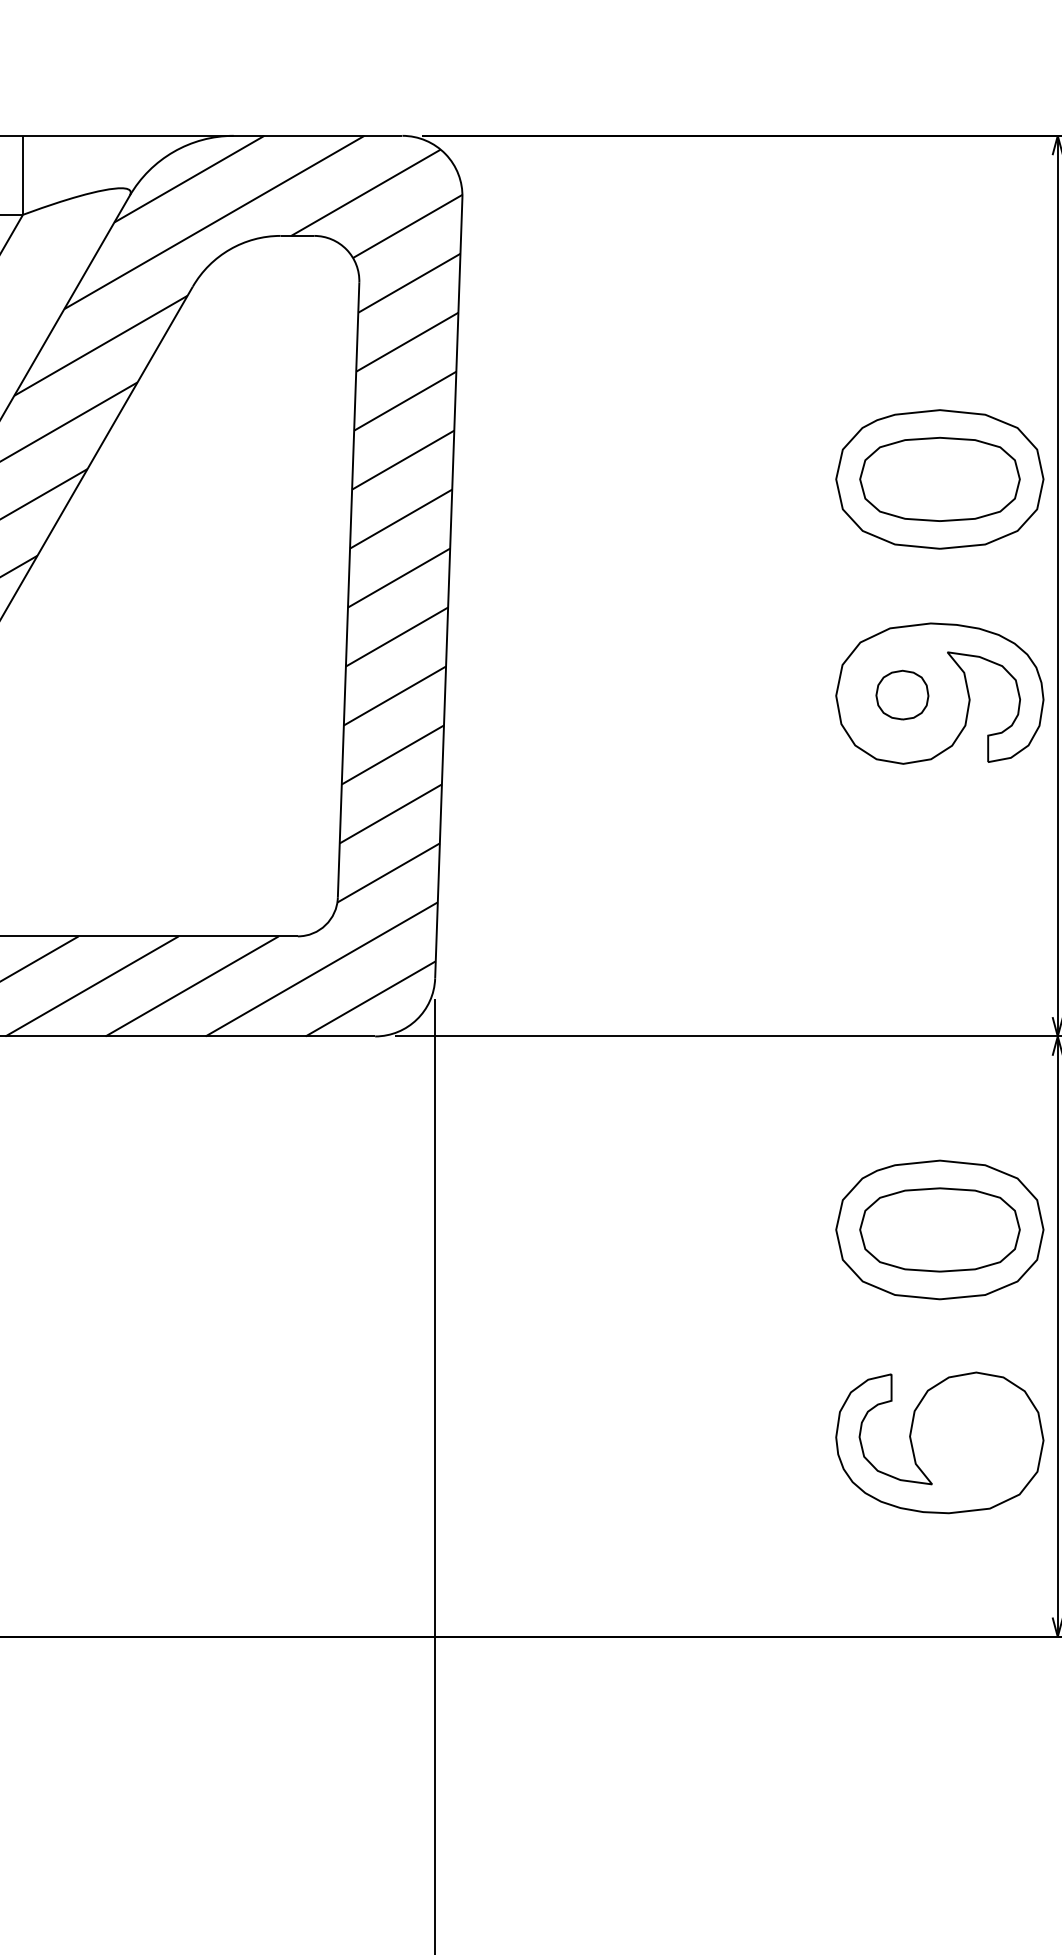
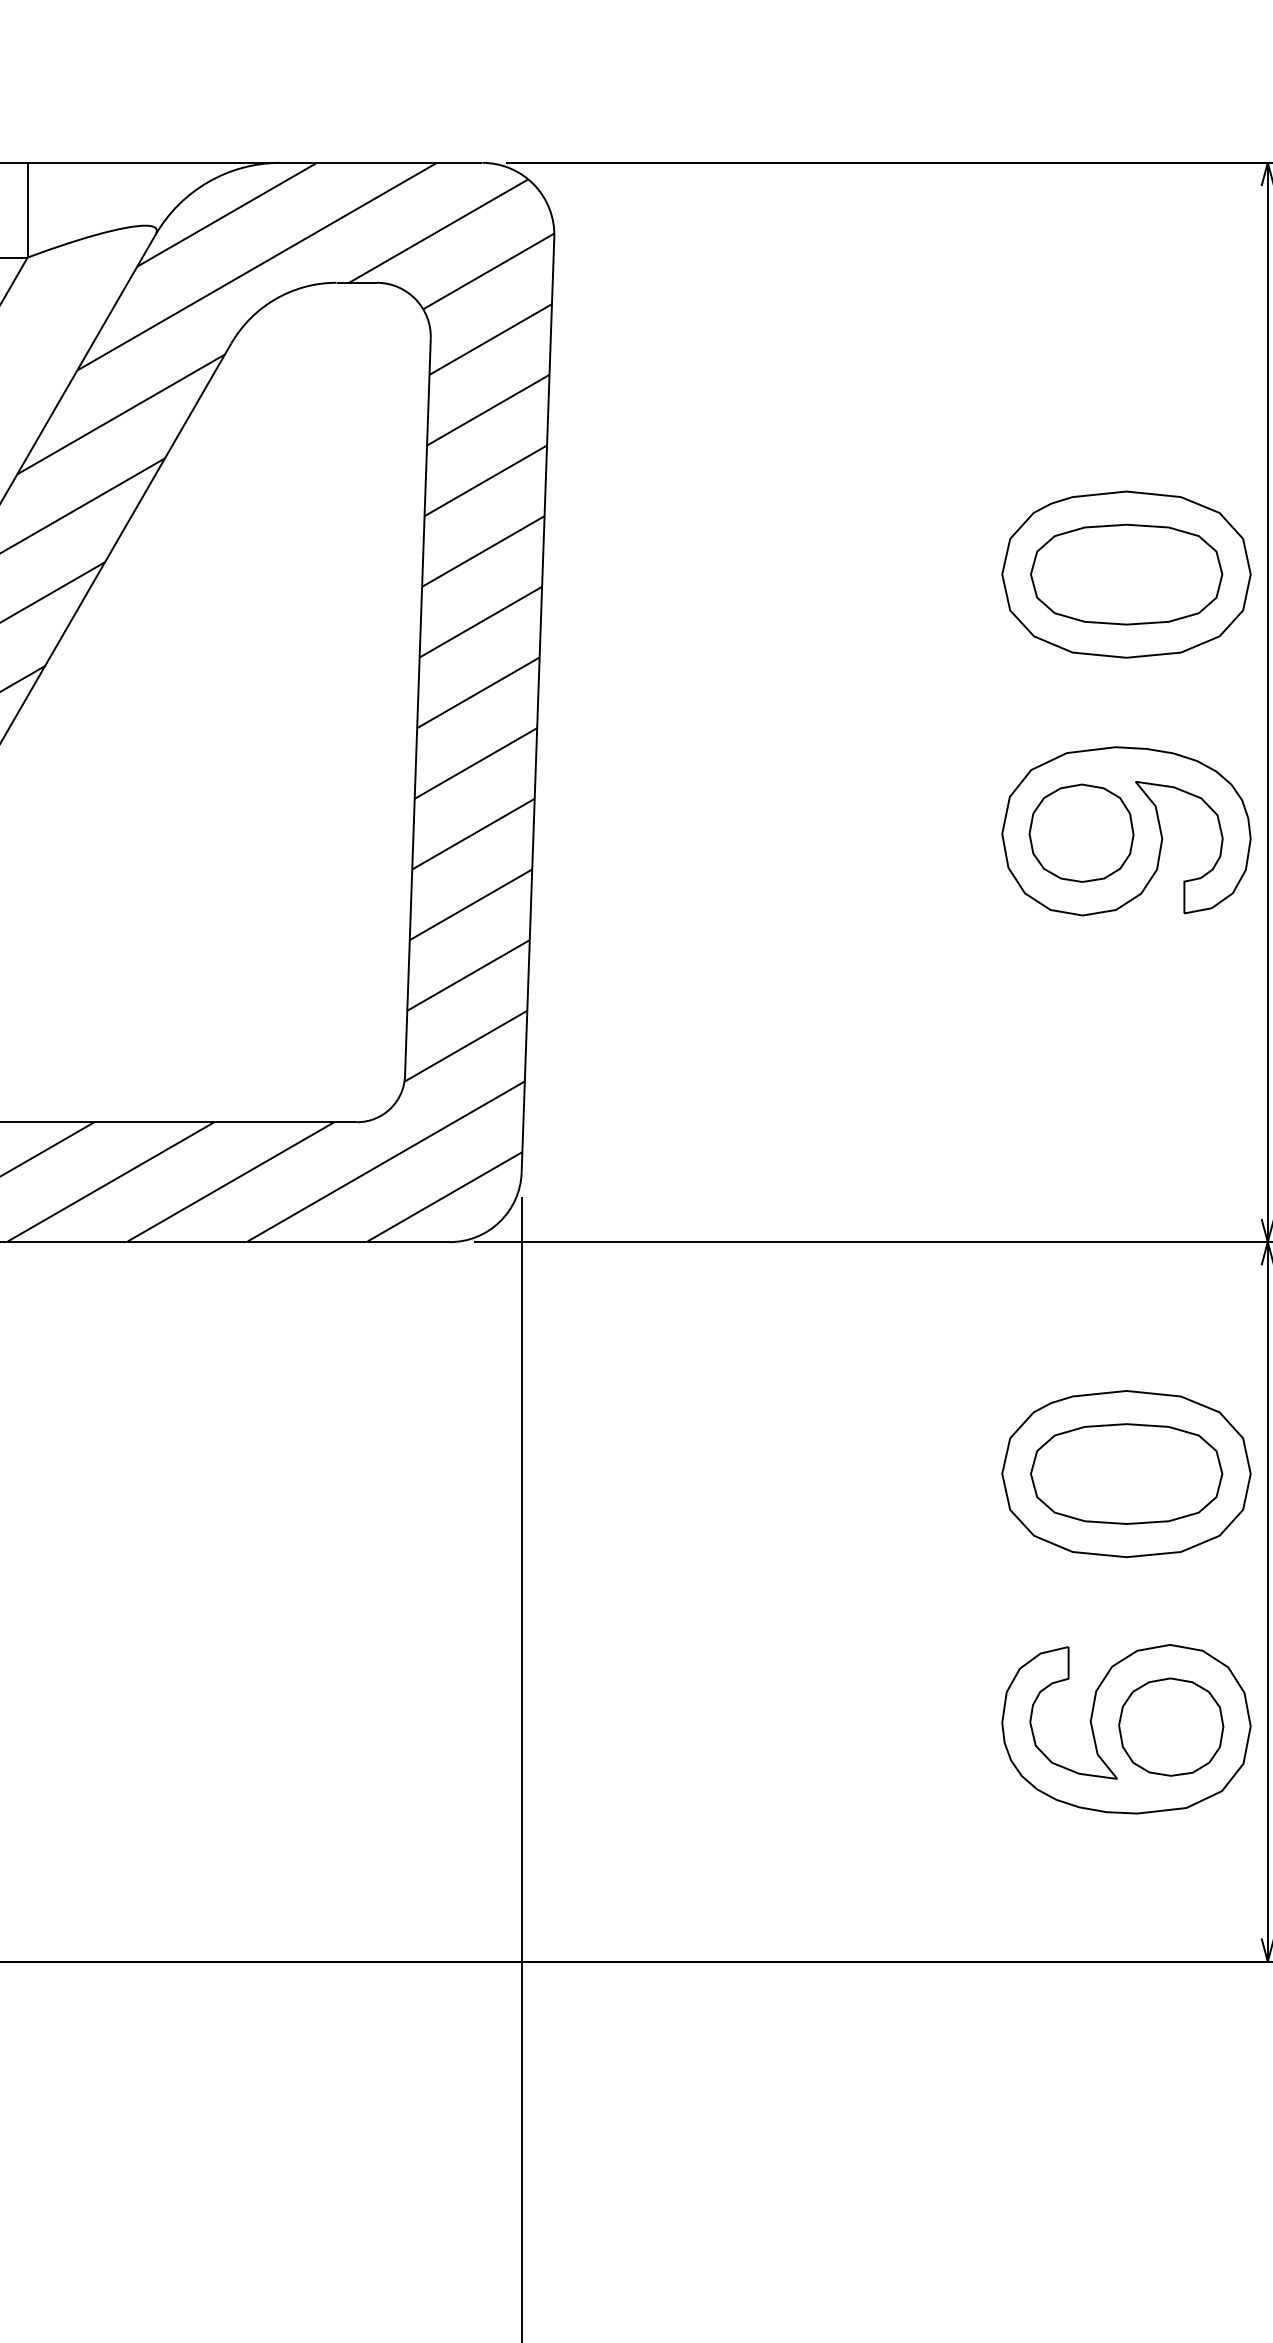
part: (902, 694) -> (1081, 832), size x1.67
part: (976, 1440) -> (1170, 1726), added

